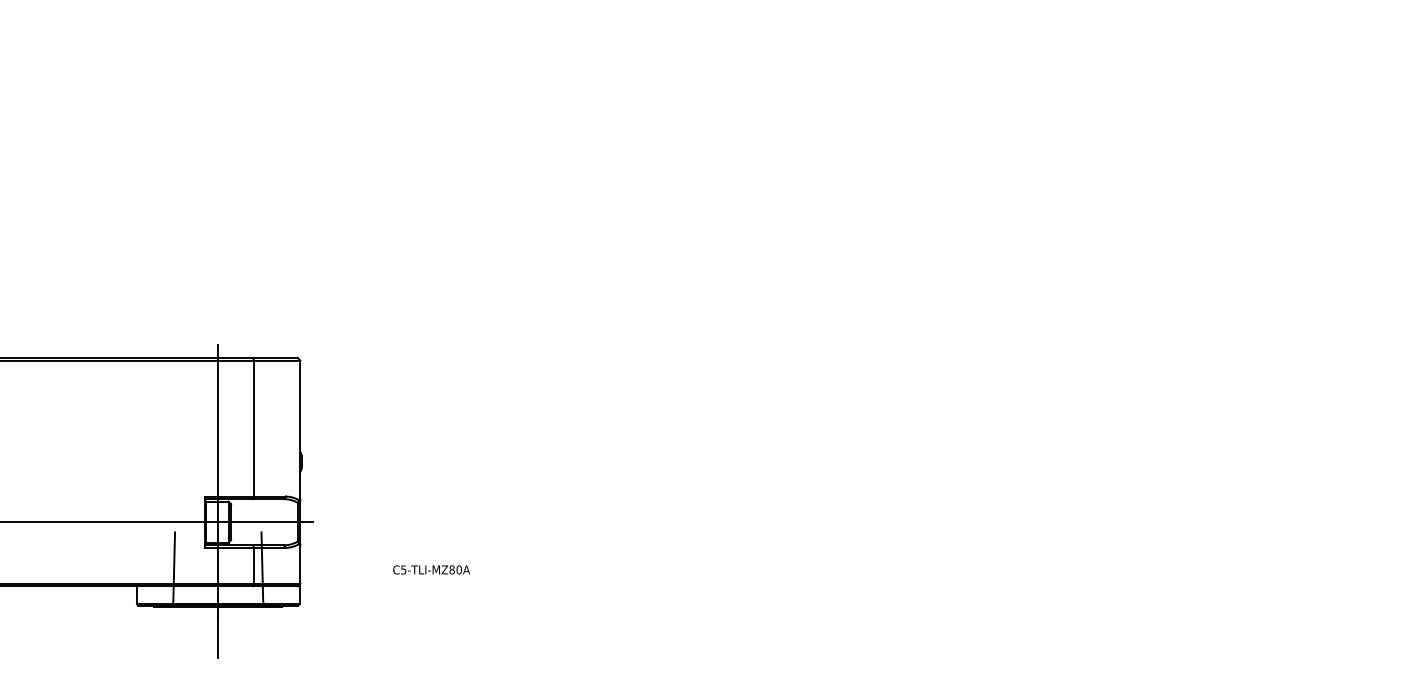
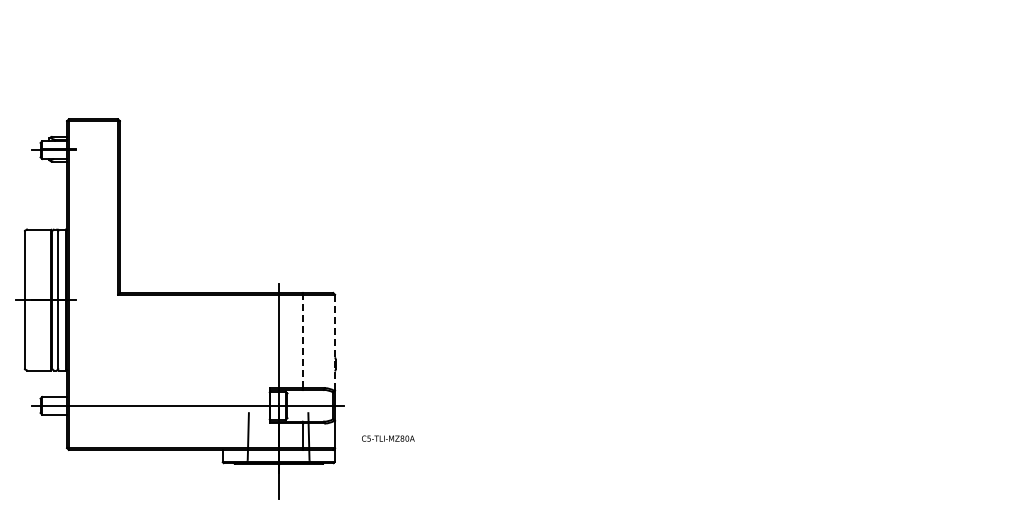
line: (254, 428) -> (303, 341), solid -> dashed
line: (300, 430) -> (335, 342), solid -> dashed
text: (431, 569) -> (388, 438), moved

